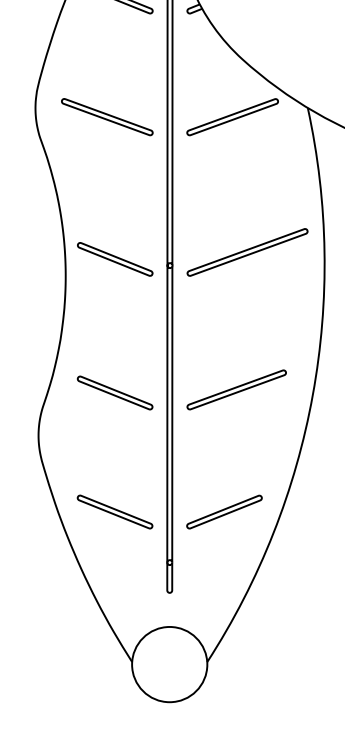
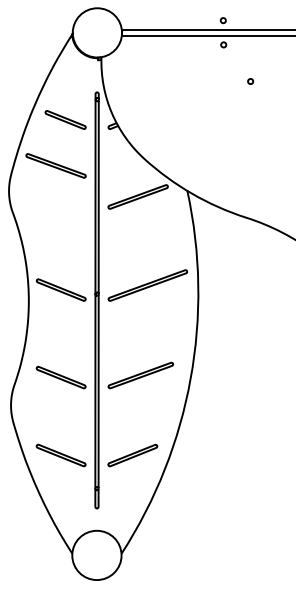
part: (106, 116) -> (55, 165), moved

